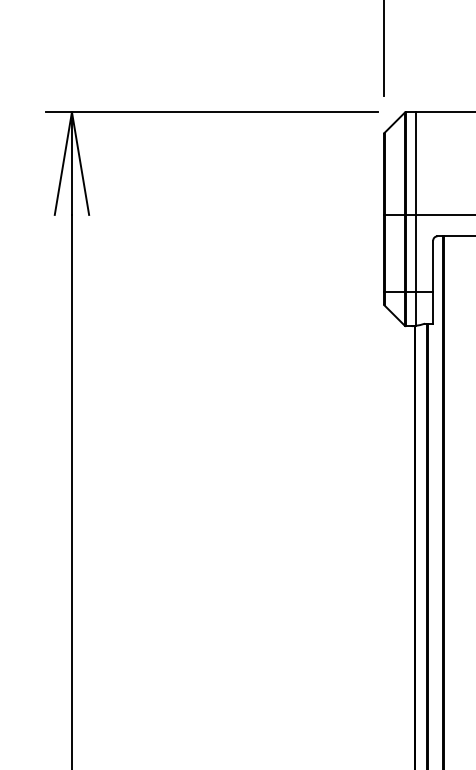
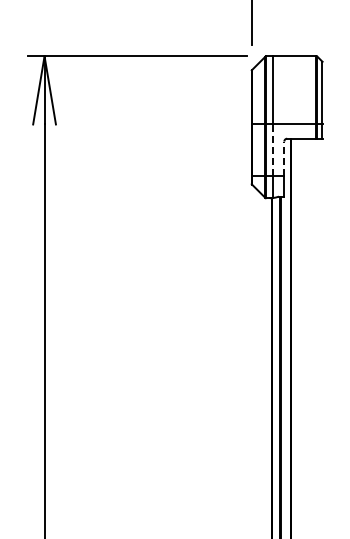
line: (415, 254) -> (272, 150), solid -> dashed
line: (433, 266) -> (284, 158), solid -> dashed

